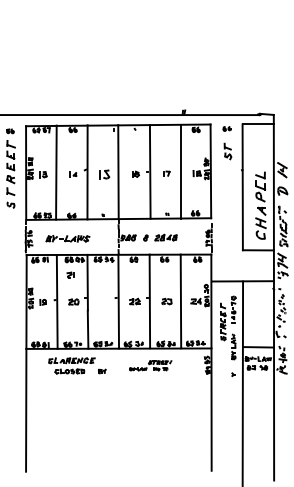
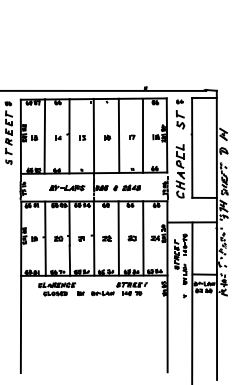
part: (227, 151) -> (180, 119), size x1.43
part: (104, 174) -> (82, 137), size x0.62
part: (260, 205) -> (180, 171), moved
part: (67, 238) -> (67, 187), moved
part: (70, 274) -> (81, 238), moved
part: (150, 365) -> (119, 288), size x1.67

